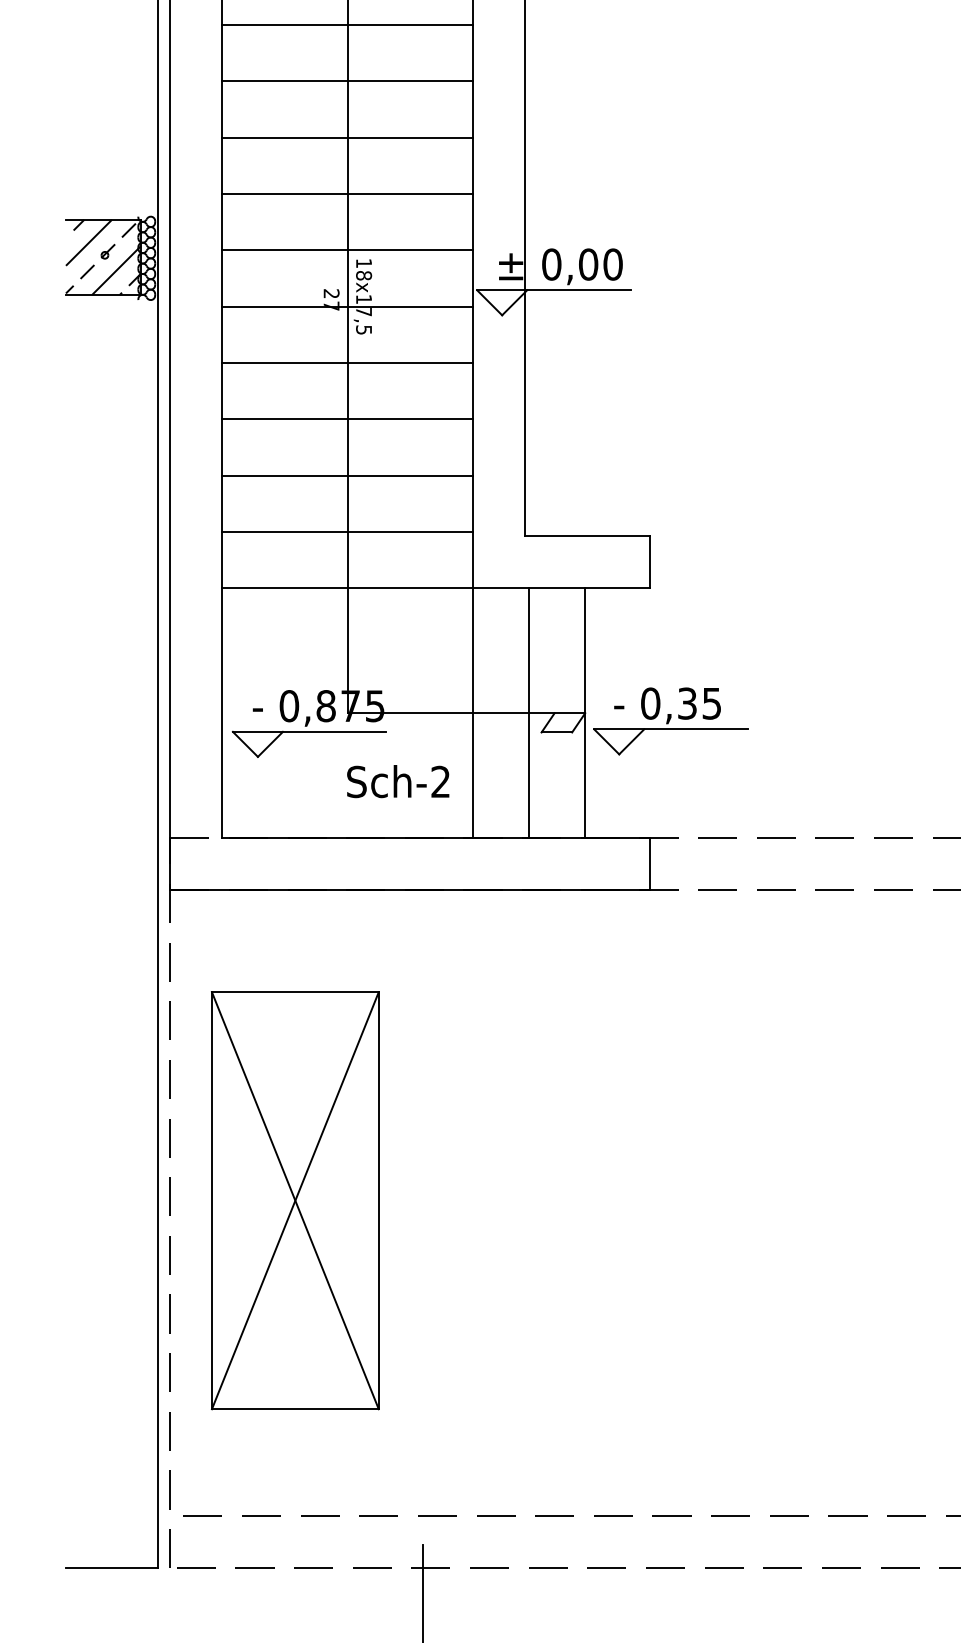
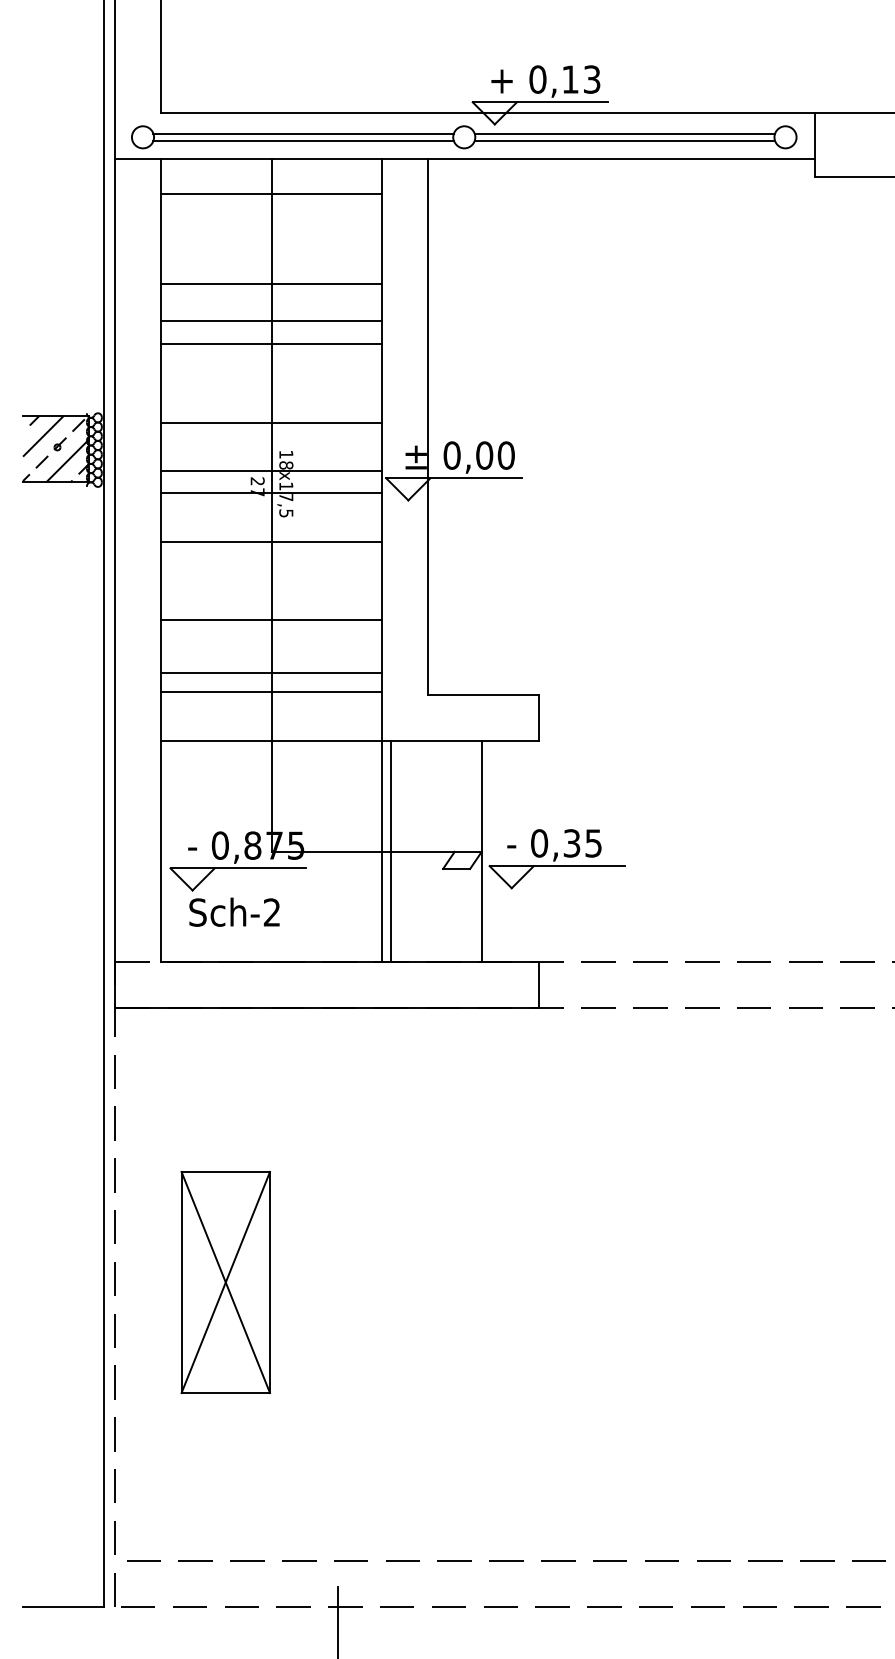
line: (347, 25) -> (271, 284), moved
line: (347, 81) -> (271, 320), moved
line: (347, 194) -> (271, 423), moved
line: (347, 250) -> (271, 471), moved
line: (347, 419) -> (271, 620), moved
line: (347, 475) -> (271, 672), moved
line: (528, 712) -> (390, 851), moved
text: (398, 780) -> (234, 911), moved
part: (295, 1200) -> (225, 1282), size x0.6

